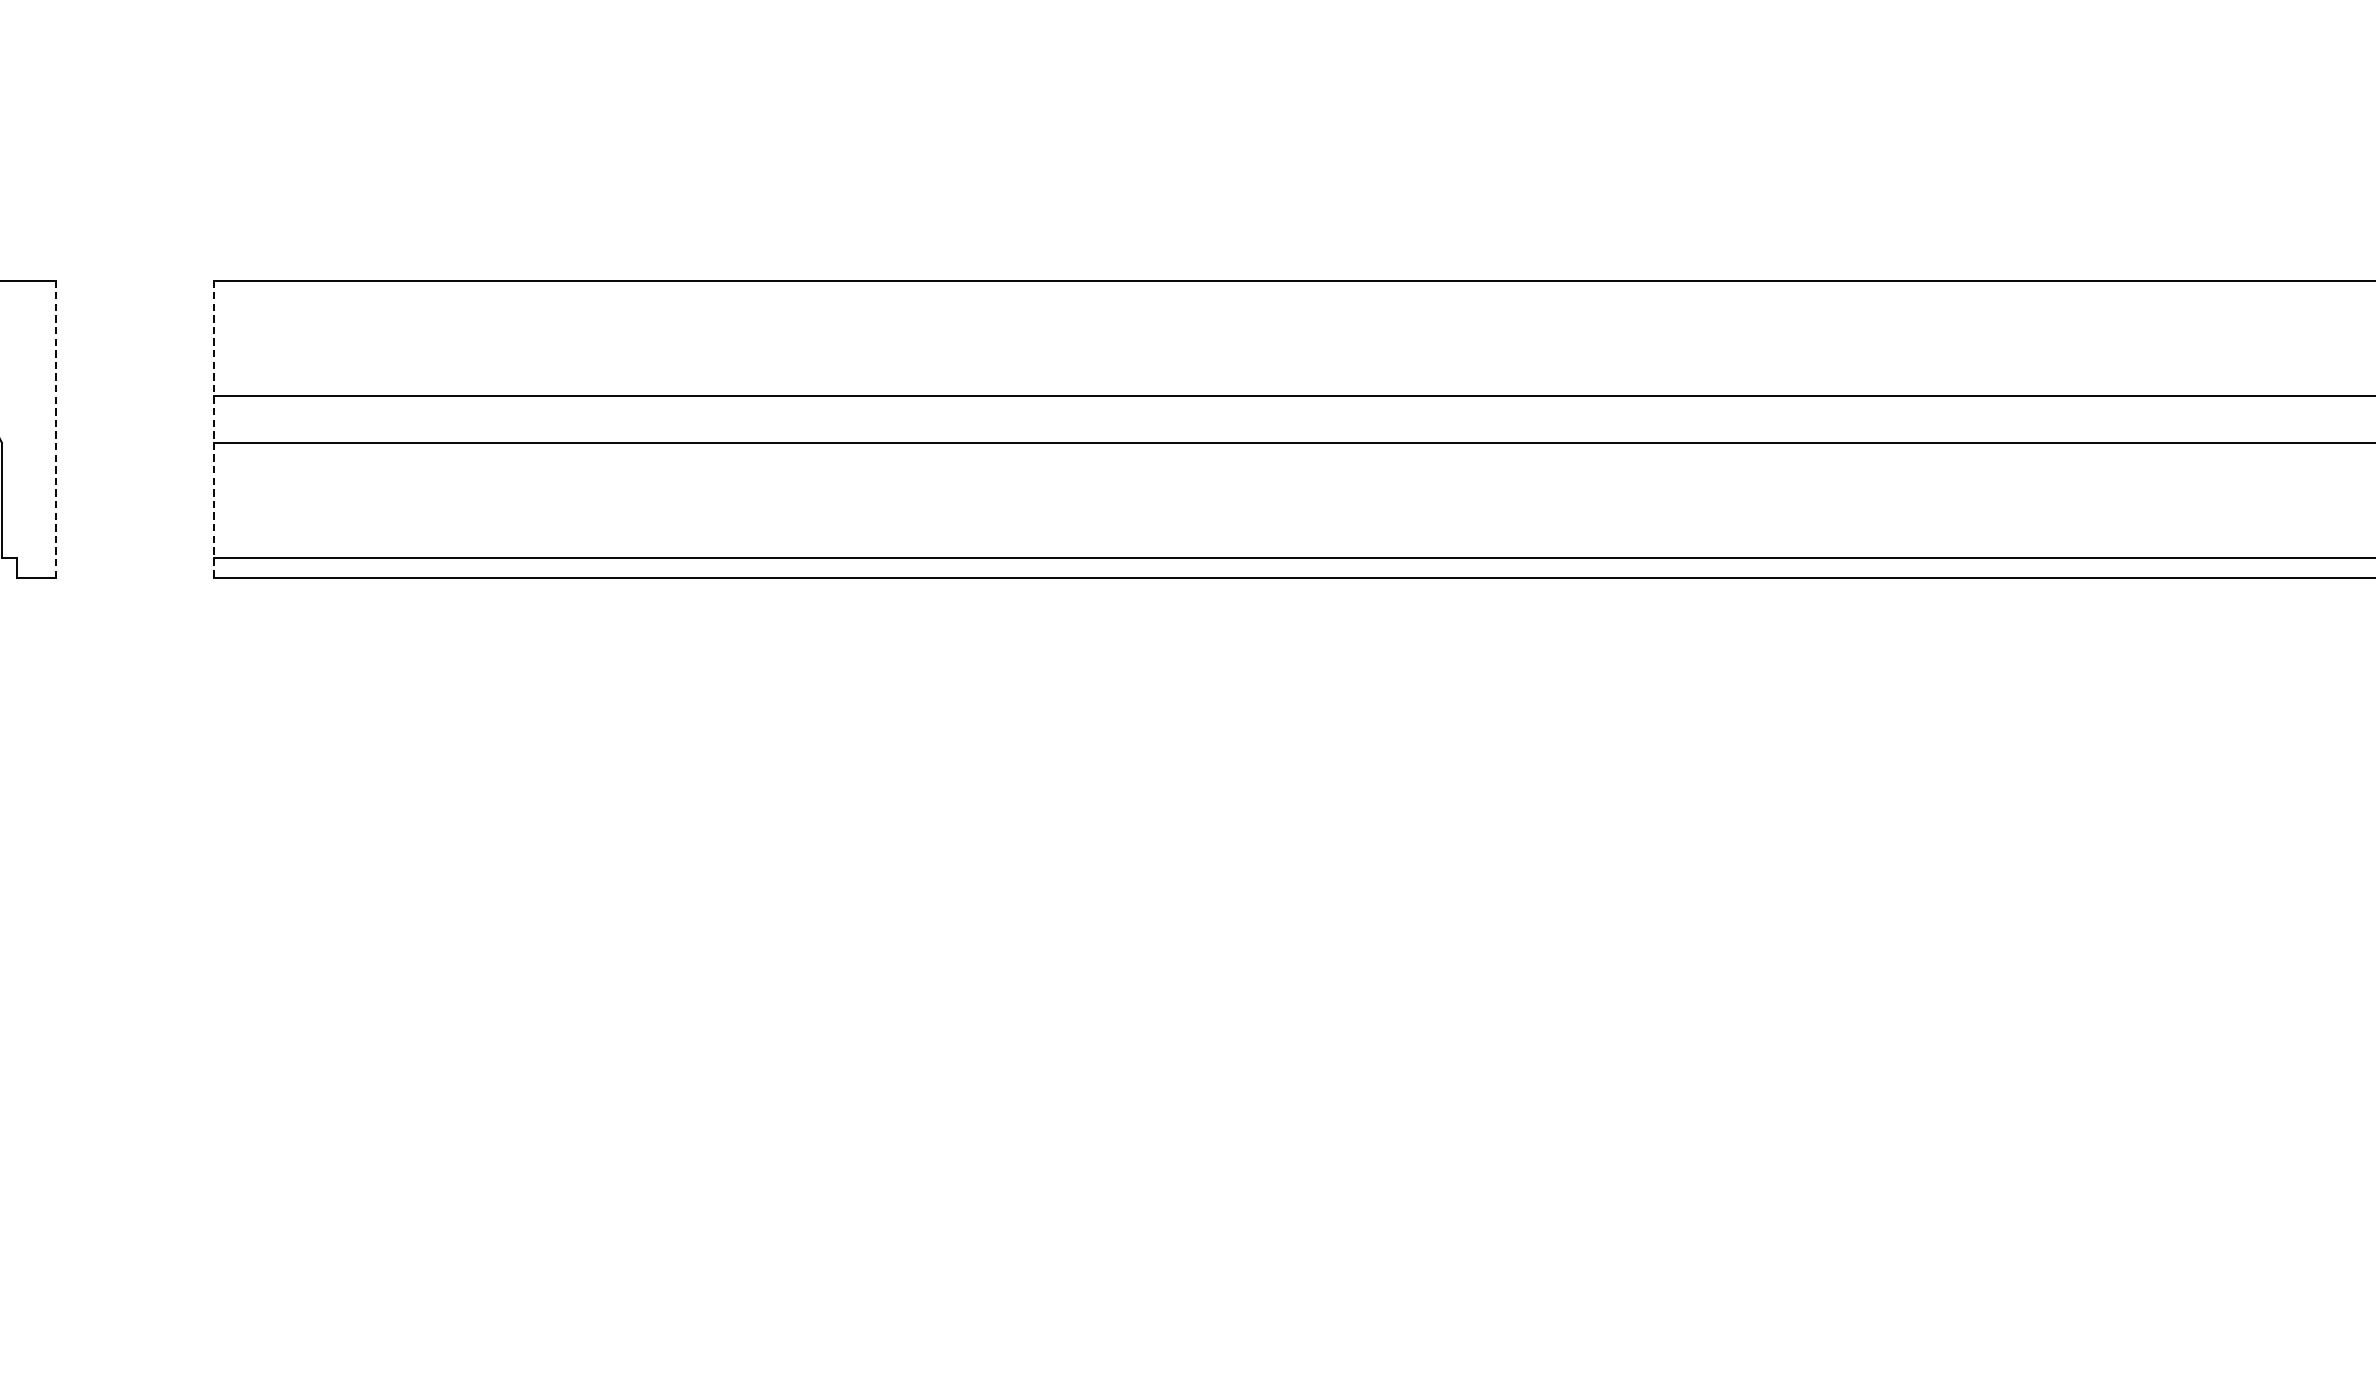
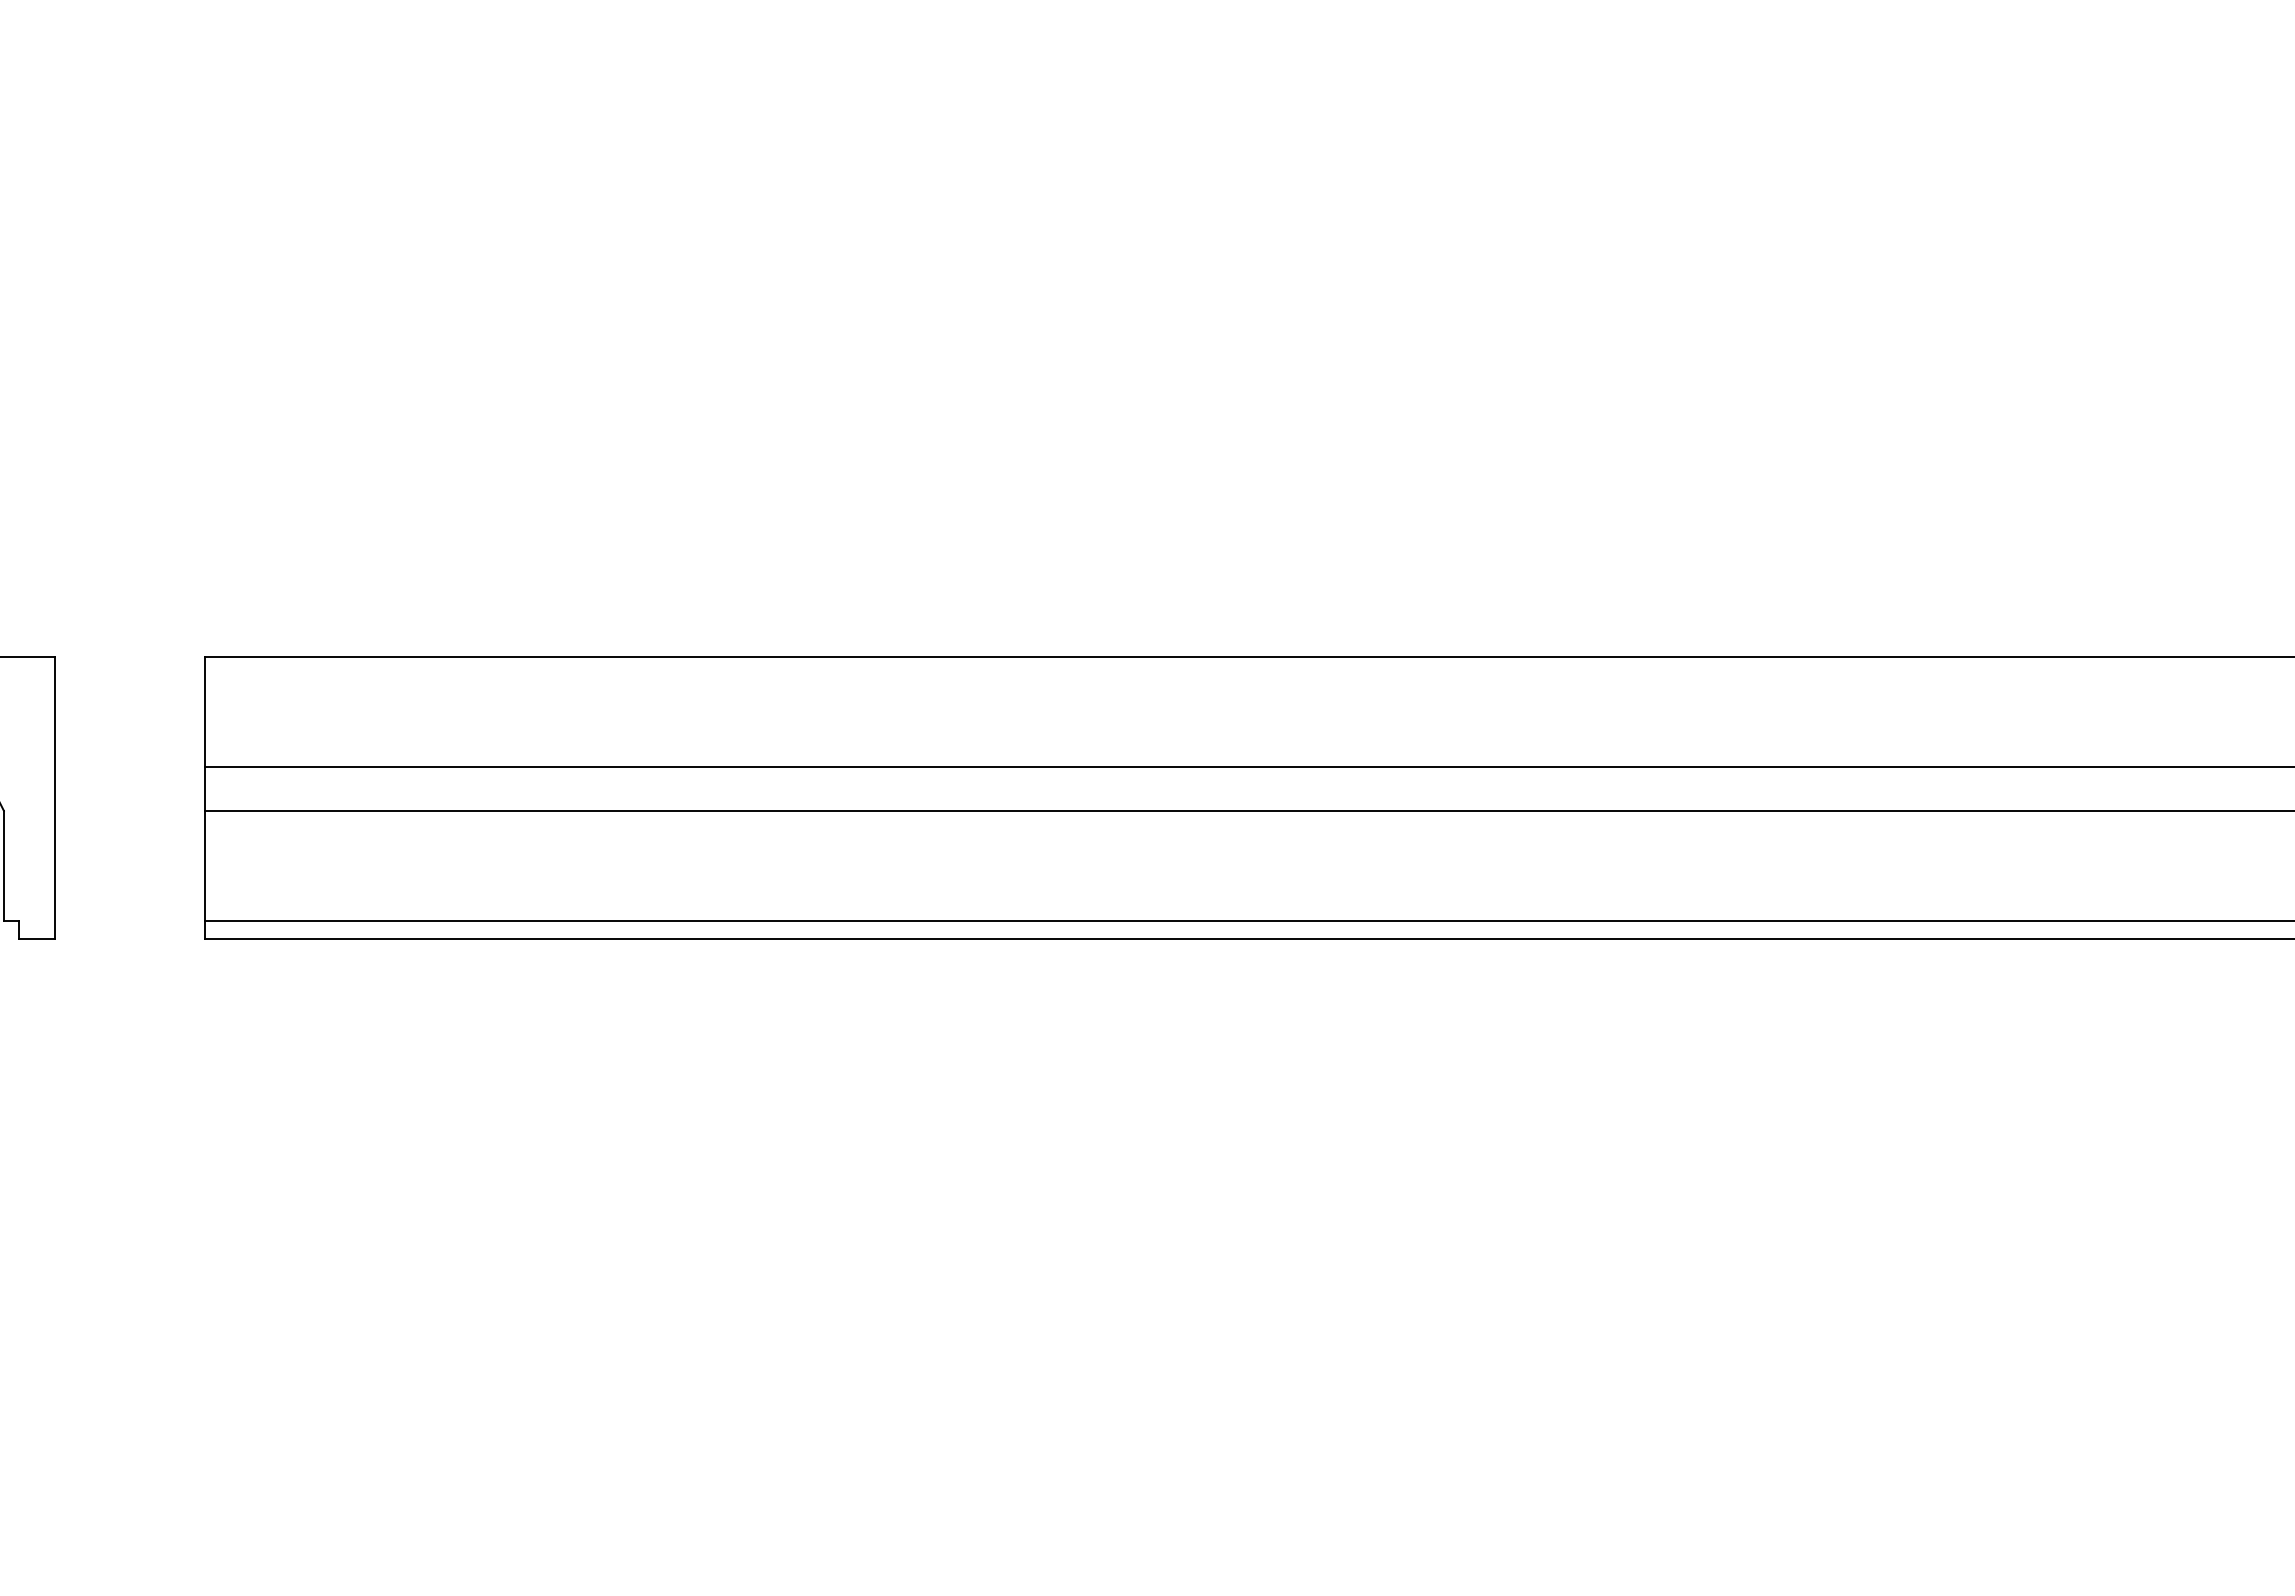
line: (56, 429) -> (55, 798), dashed -> solid
line: (213, 429) -> (204, 798), dashed -> solid

